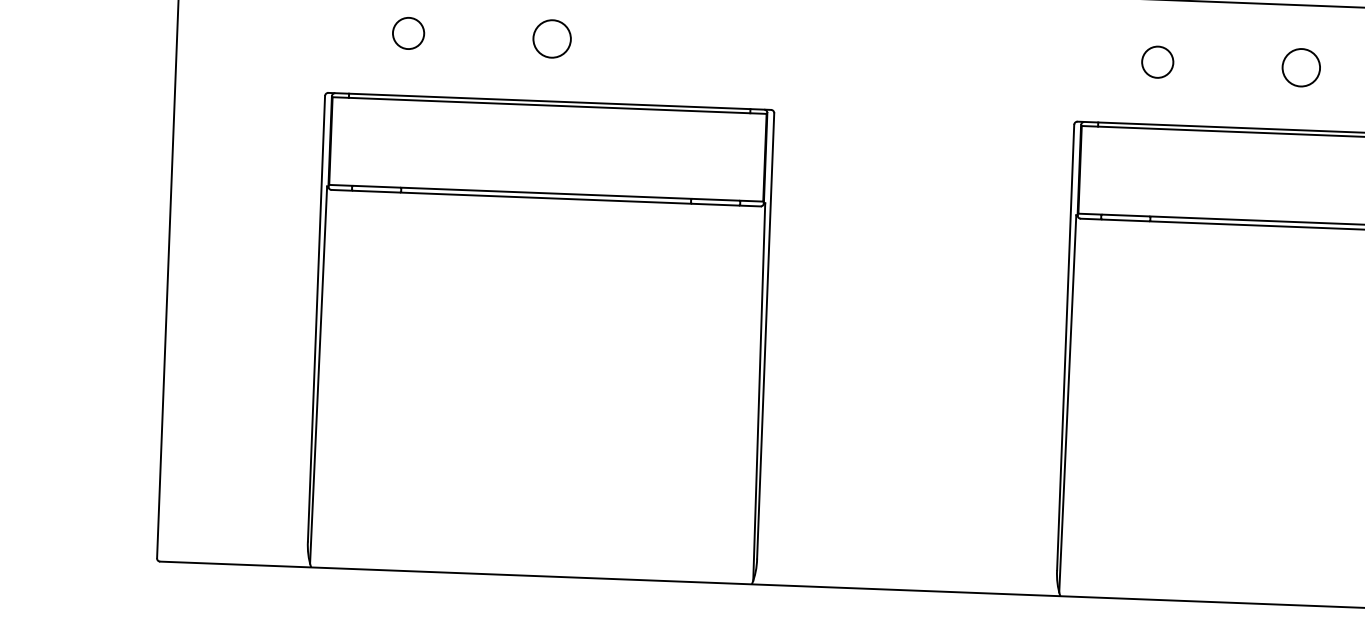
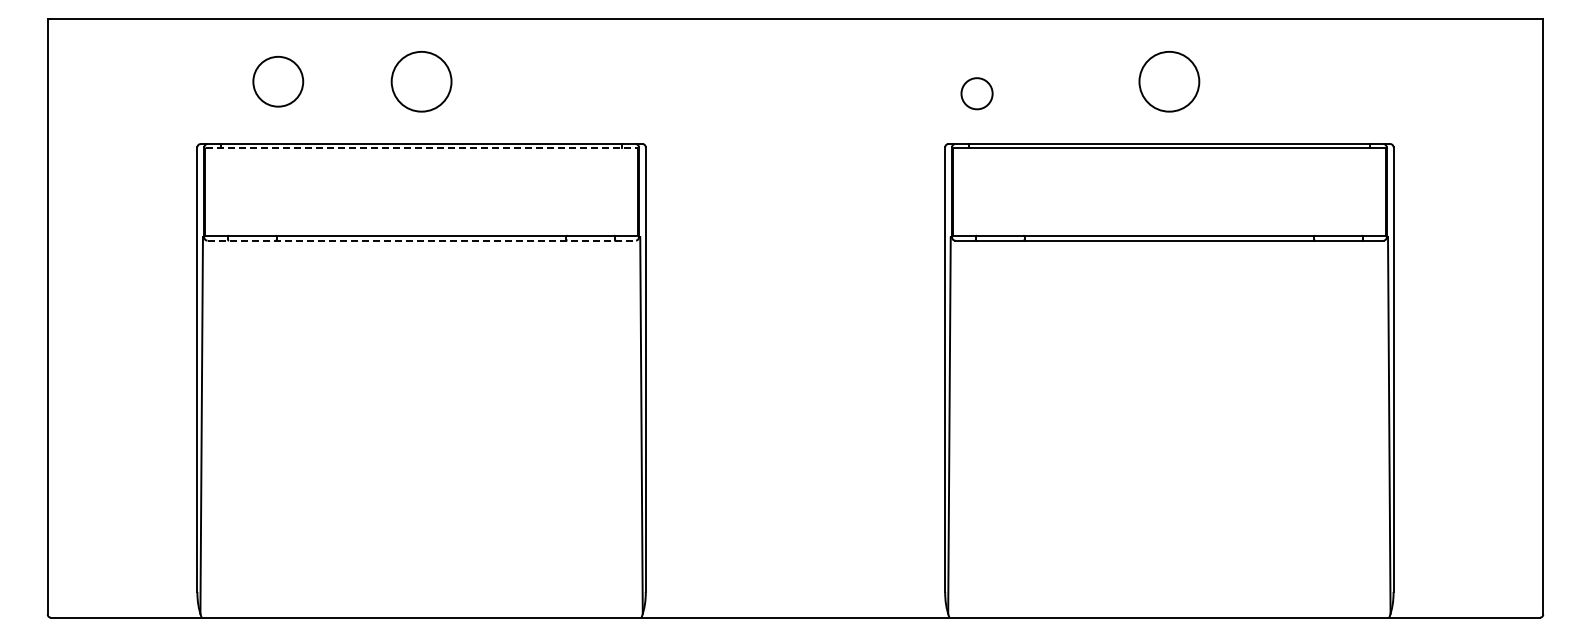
circle: (407, 33) -> (277, 81), size x1.6
circle: (552, 38) -> (421, 81), size x1.6
circle: (1157, 61) -> (976, 93), moved
circle: (1301, 67) -> (1169, 81), size x1.6
line: (549, 105) -> (421, 148), solid -> dashed
line: (546, 198) -> (422, 240), solid -> dashed

